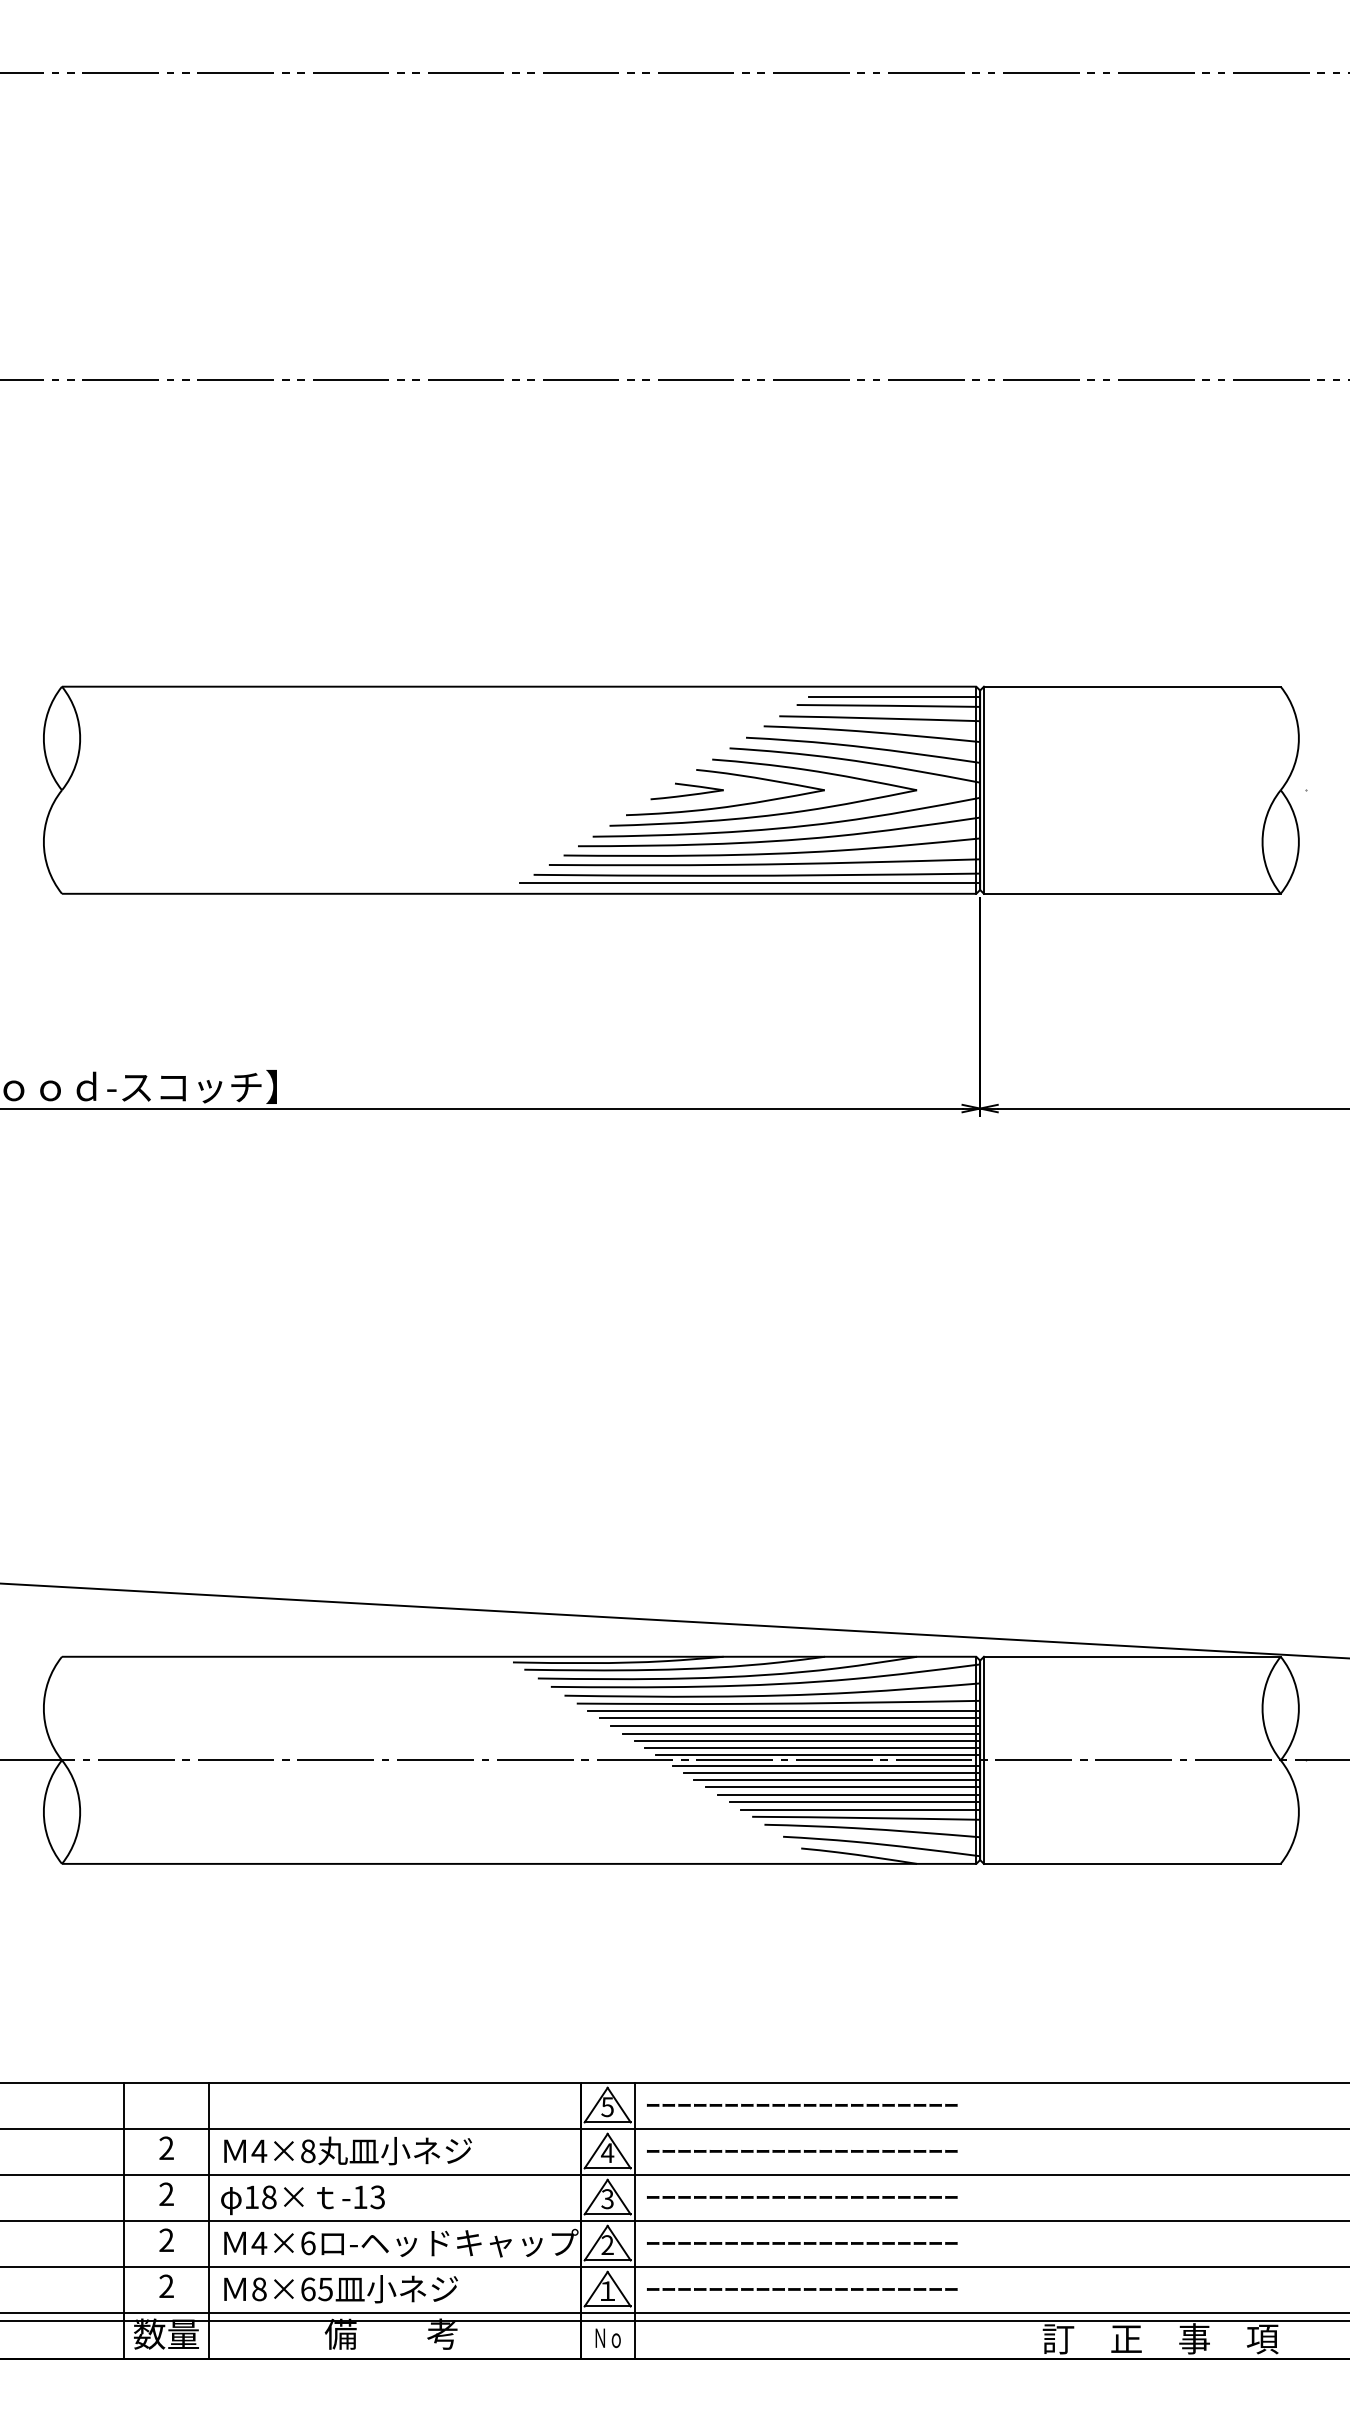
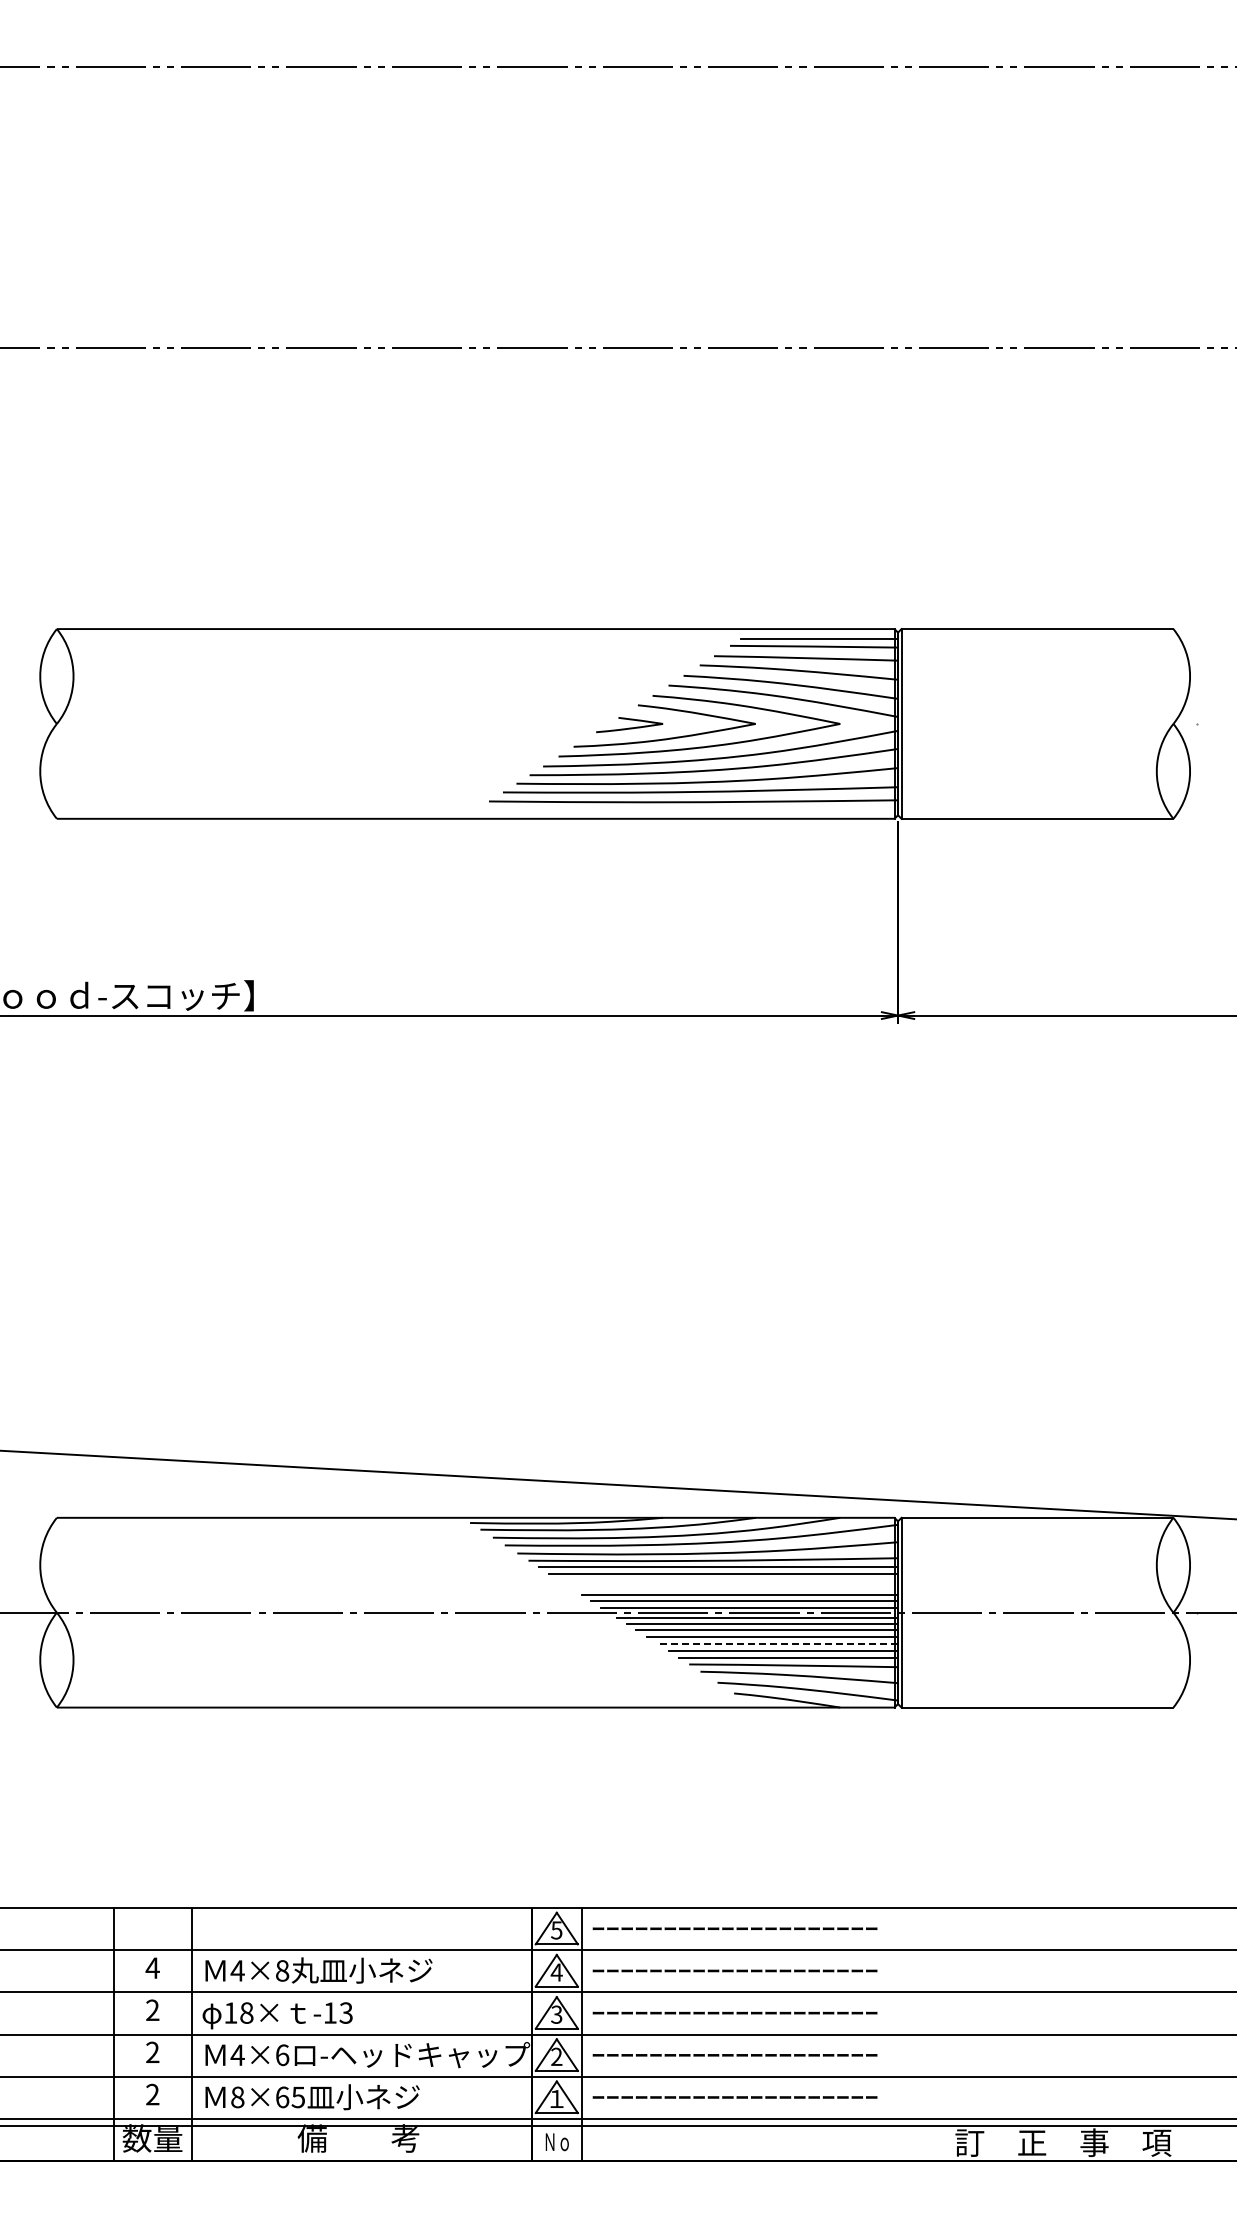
line: (750, 883) -> (687, 809), removed
line: (796, 1726) -> (729, 1581), removed
line: (801, 1733) -> (734, 1588), removed
line: (848, 1795) -> (777, 1644), solid -> dashed
text: (166, 2147) -> (152, 1967), 2 -> 4

